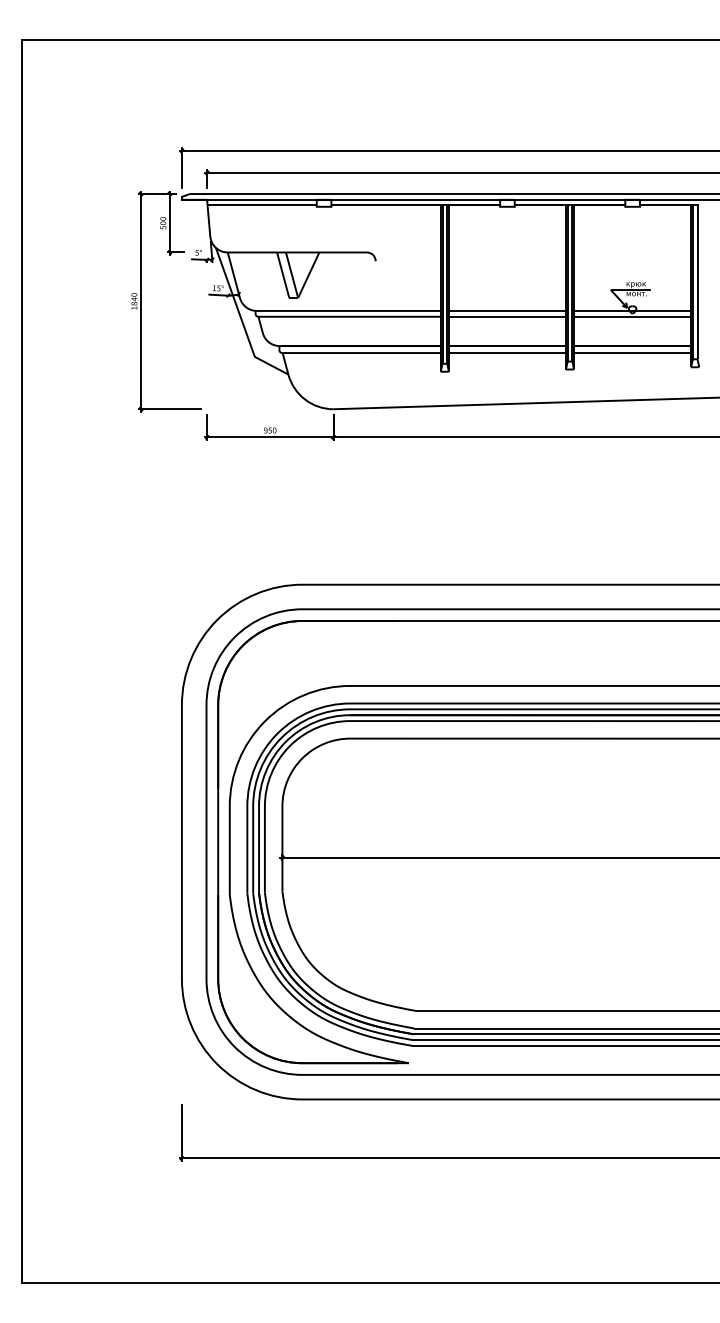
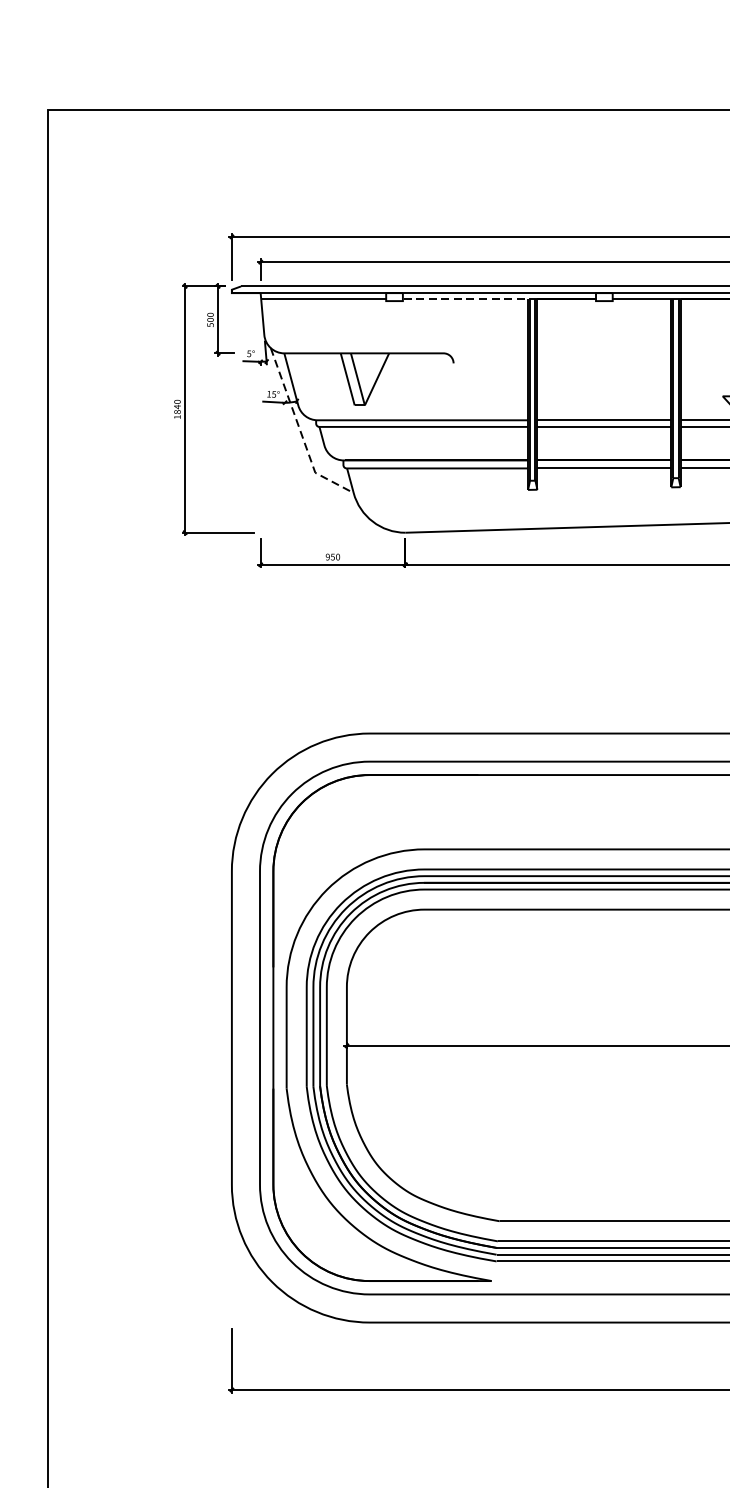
line: (390, 204) -> (470, 298), solid -> dashed
line: (242, 321) -> (301, 432), solid -> dashed

